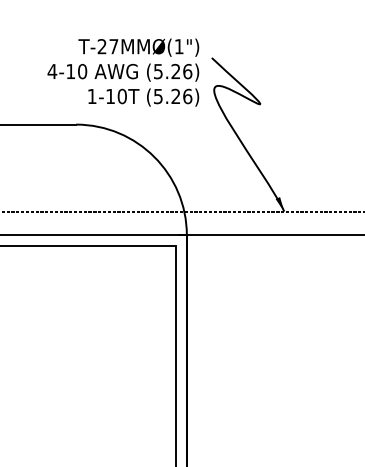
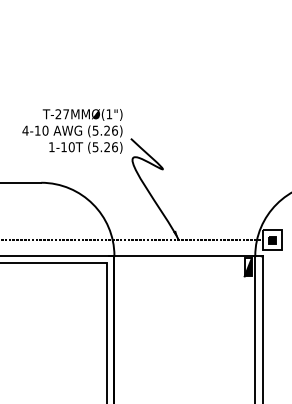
text: (123, 72) -> (72, 131), moved

